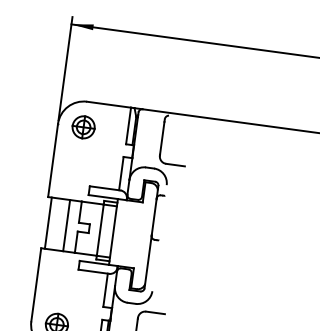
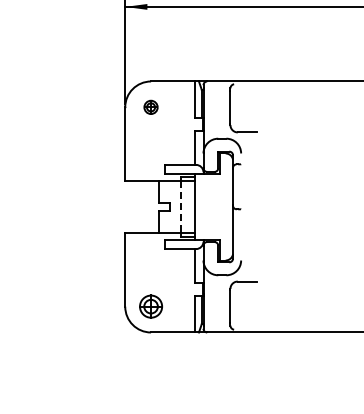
part: (83, 127) -> (150, 107), size x0.6
line: (47, 222) -> (128, 206), removed
line: (66, 225) -> (147, 206), removed
line: (100, 229) -> (181, 206), solid -> dashed

